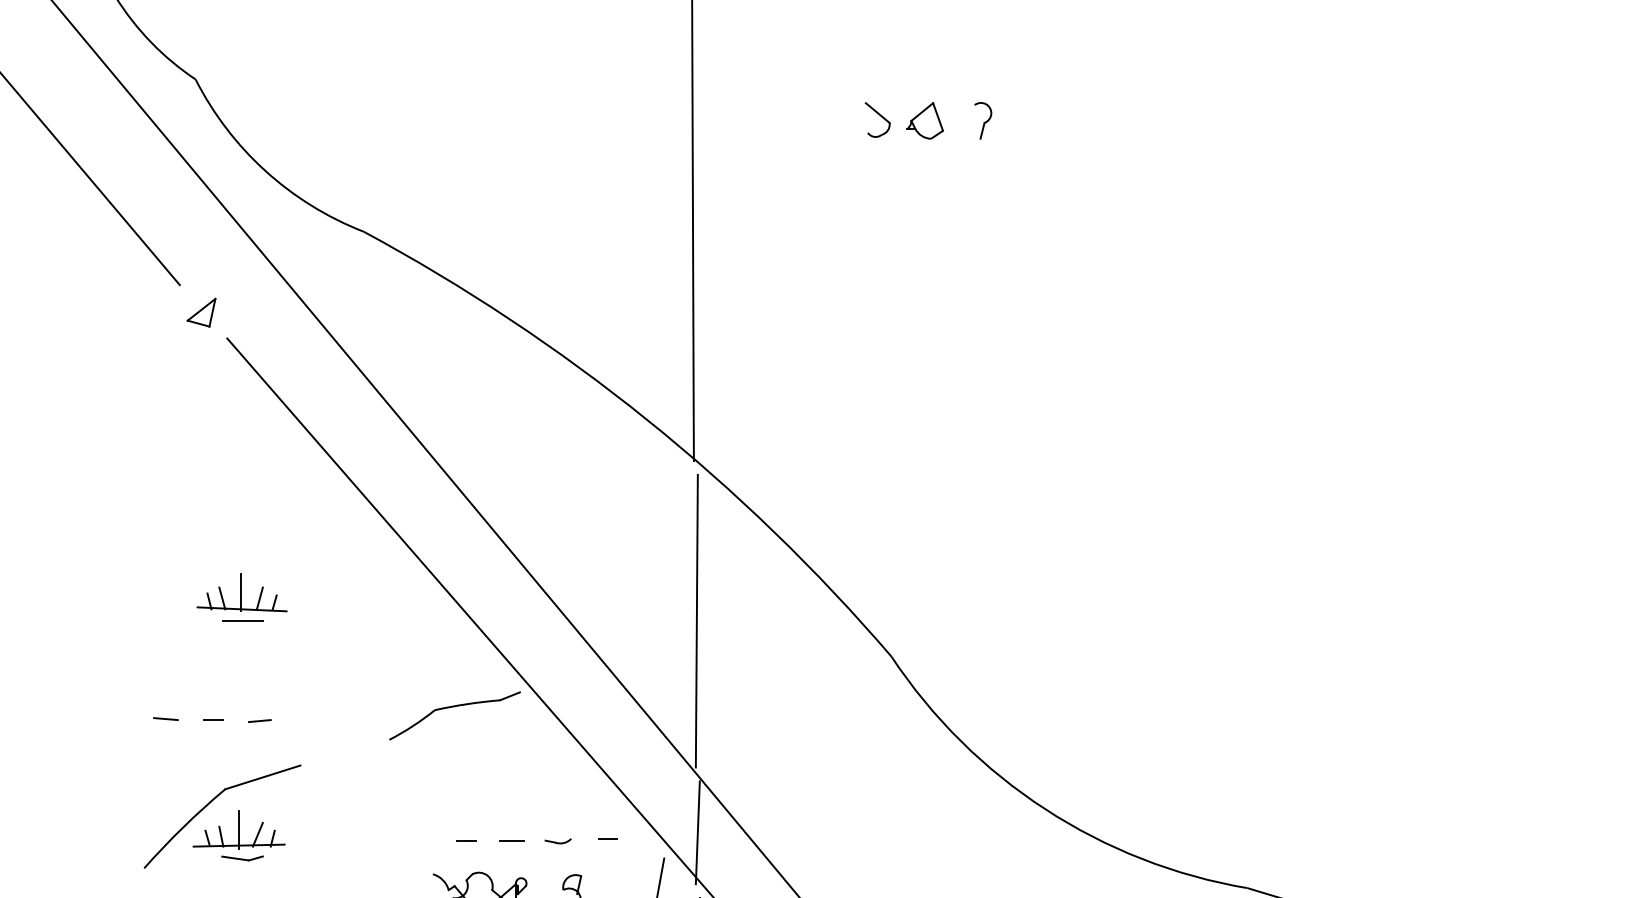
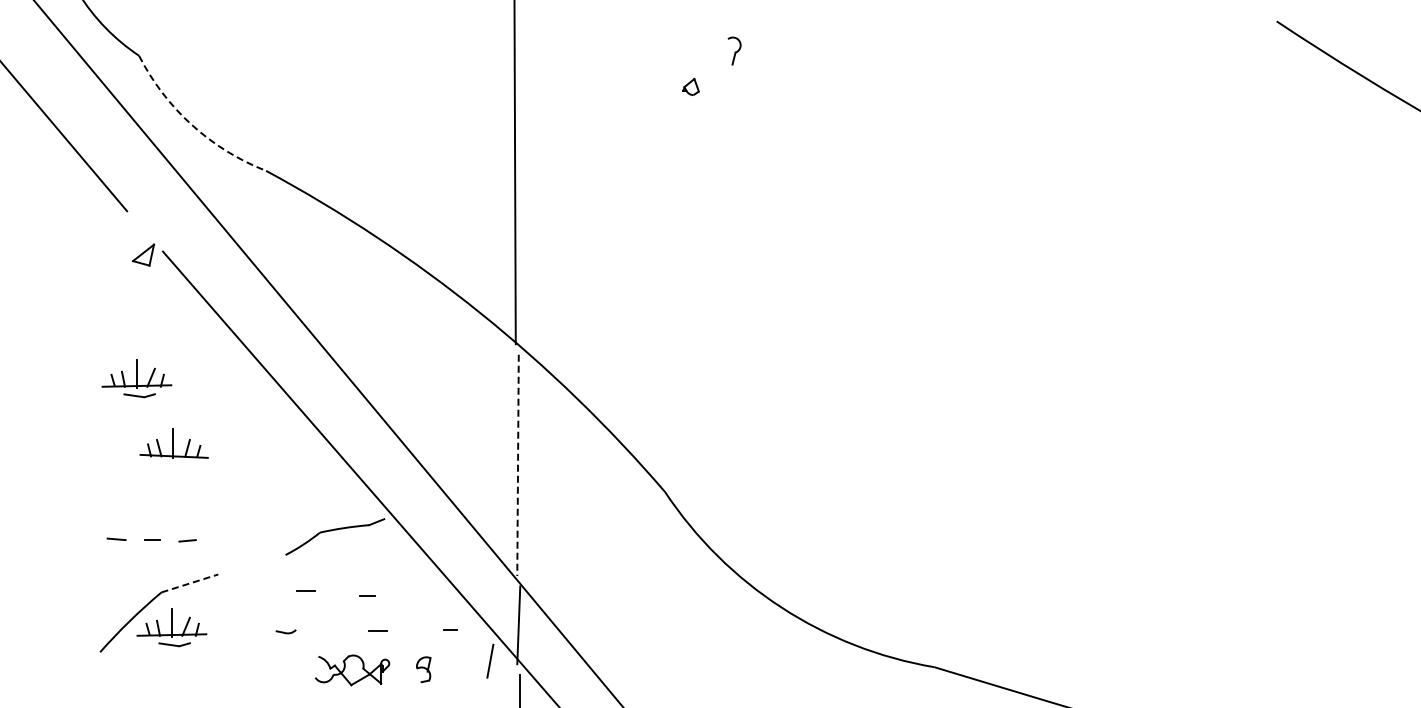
part: (877, 120) -> (654, 86), removed
part: (924, 120) -> (690, 86), size x0.6
part: (983, 120) -> (734, 50), moved
arc: (264, 171) -> (191, 125), solid -> dashed
part: (201, 311) -> (143, 254), moved
part: (192, 506) -> (136, 378), added
line: (242, 621) -> (174, 465), removed
line: (697, 621) -> (518, 465), solid -> dashed
line: (262, 777) -> (189, 583), solid -> dashed
line: (415, 786) -> (305, 590), added
line: (466, 839) -> (367, 595), moved
part: (557, 840) -> (285, 631), moved

